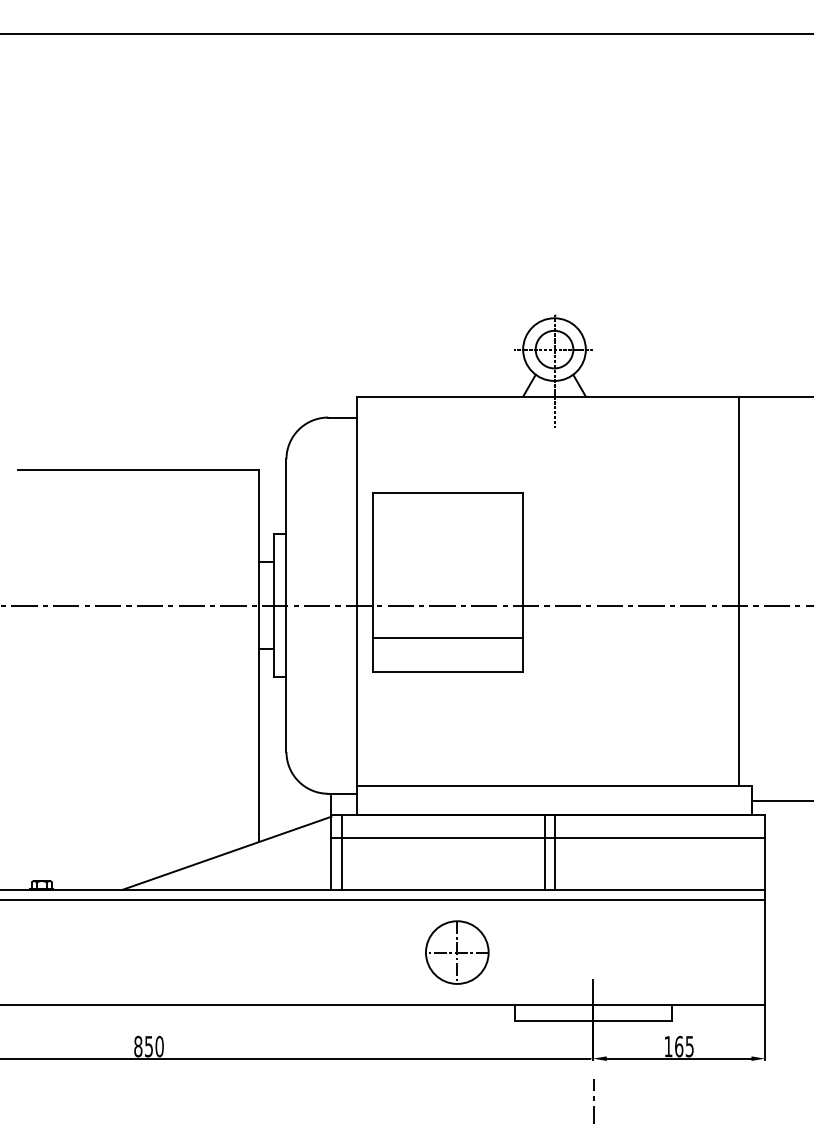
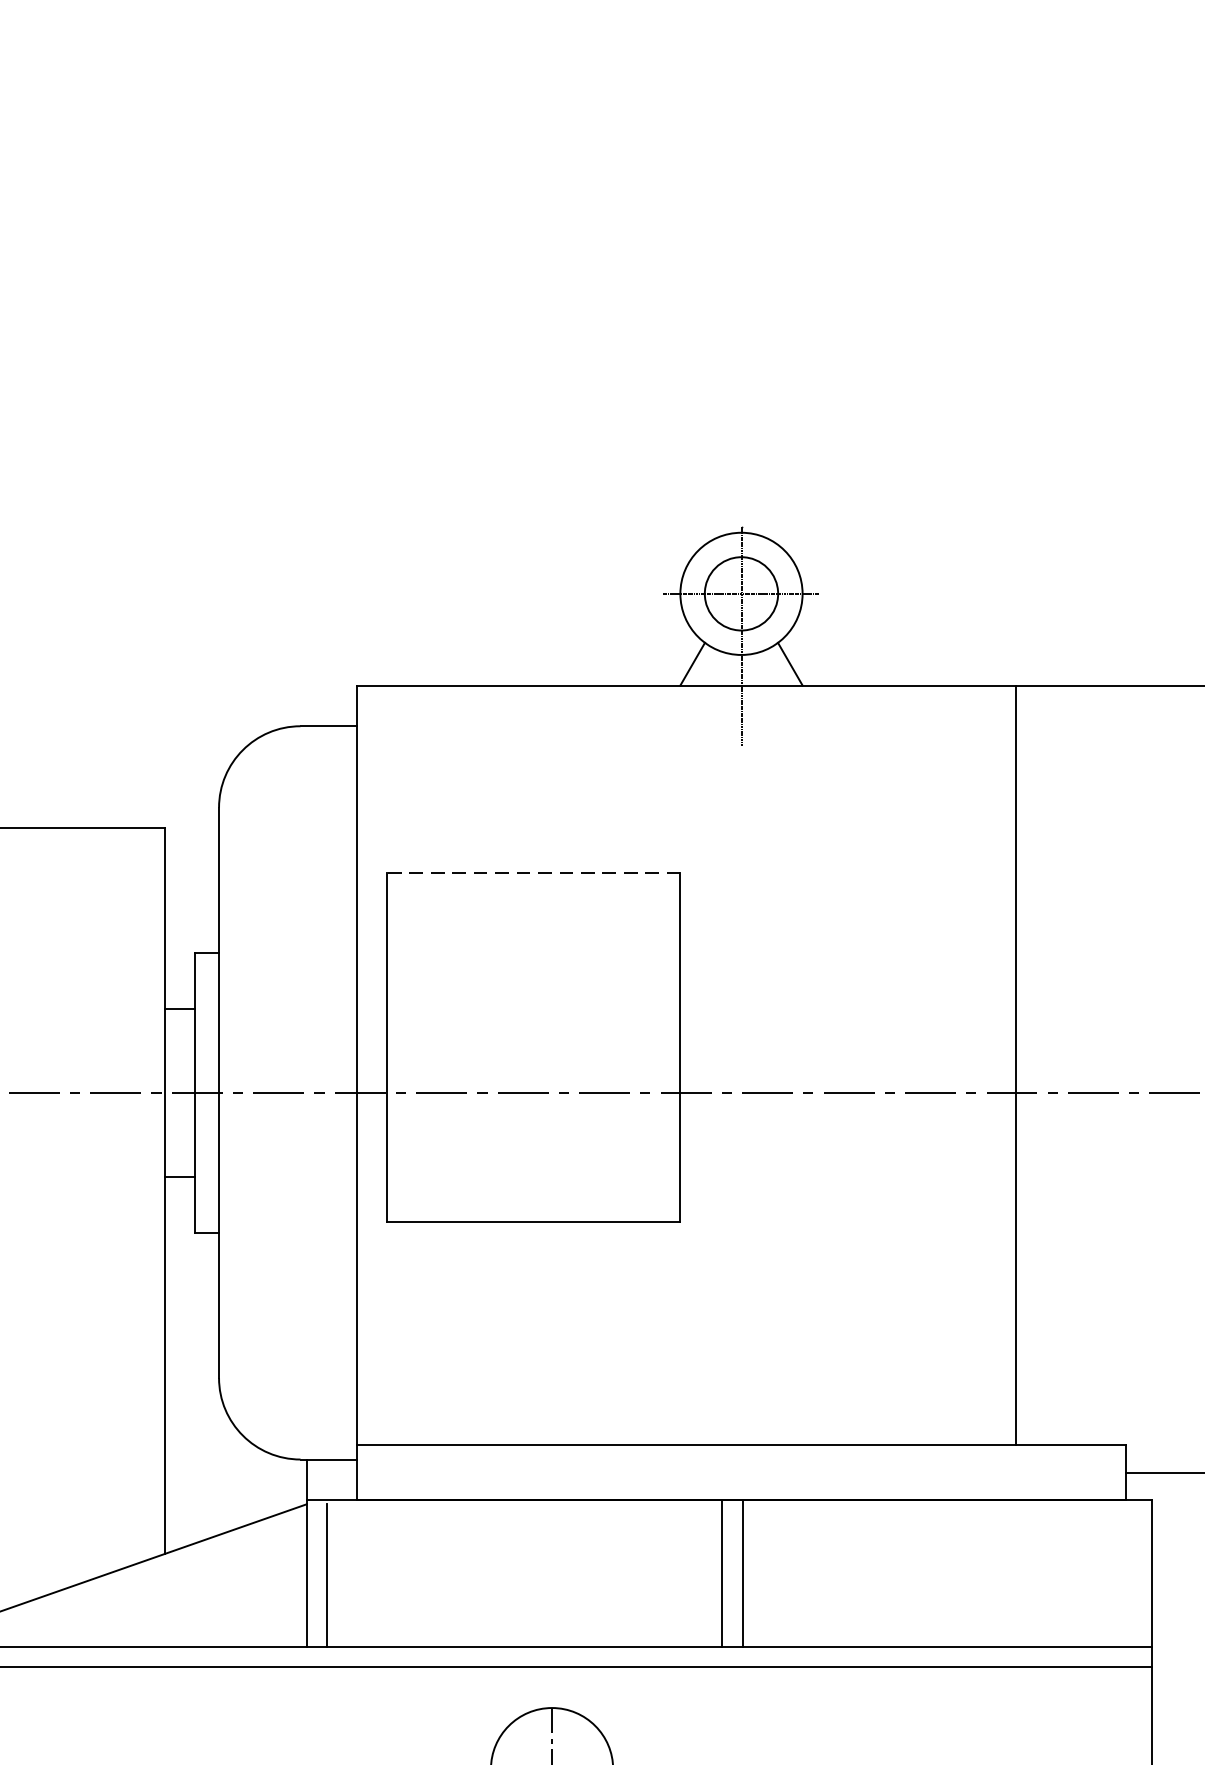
line: (447, 492) -> (532, 872), solid -> dashed
line: (739, 591) -> (1016, 1065), moved
line: (447, 638) -> (532, 1156), removed
line: (548, 837) -> (729, 1544), removed

